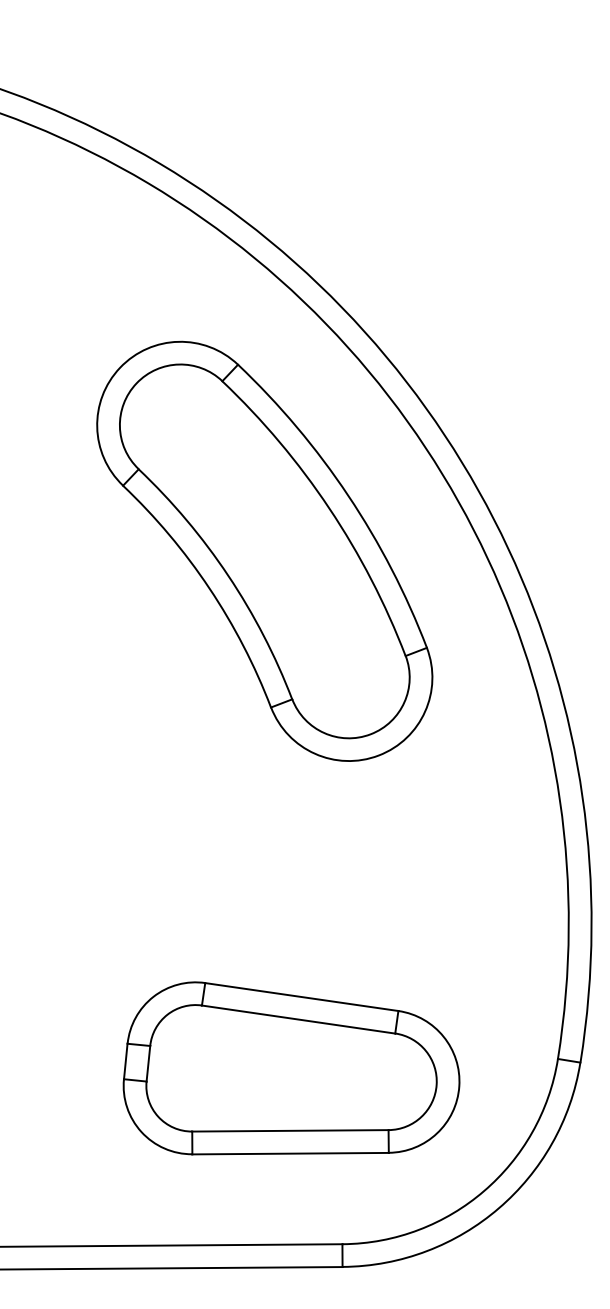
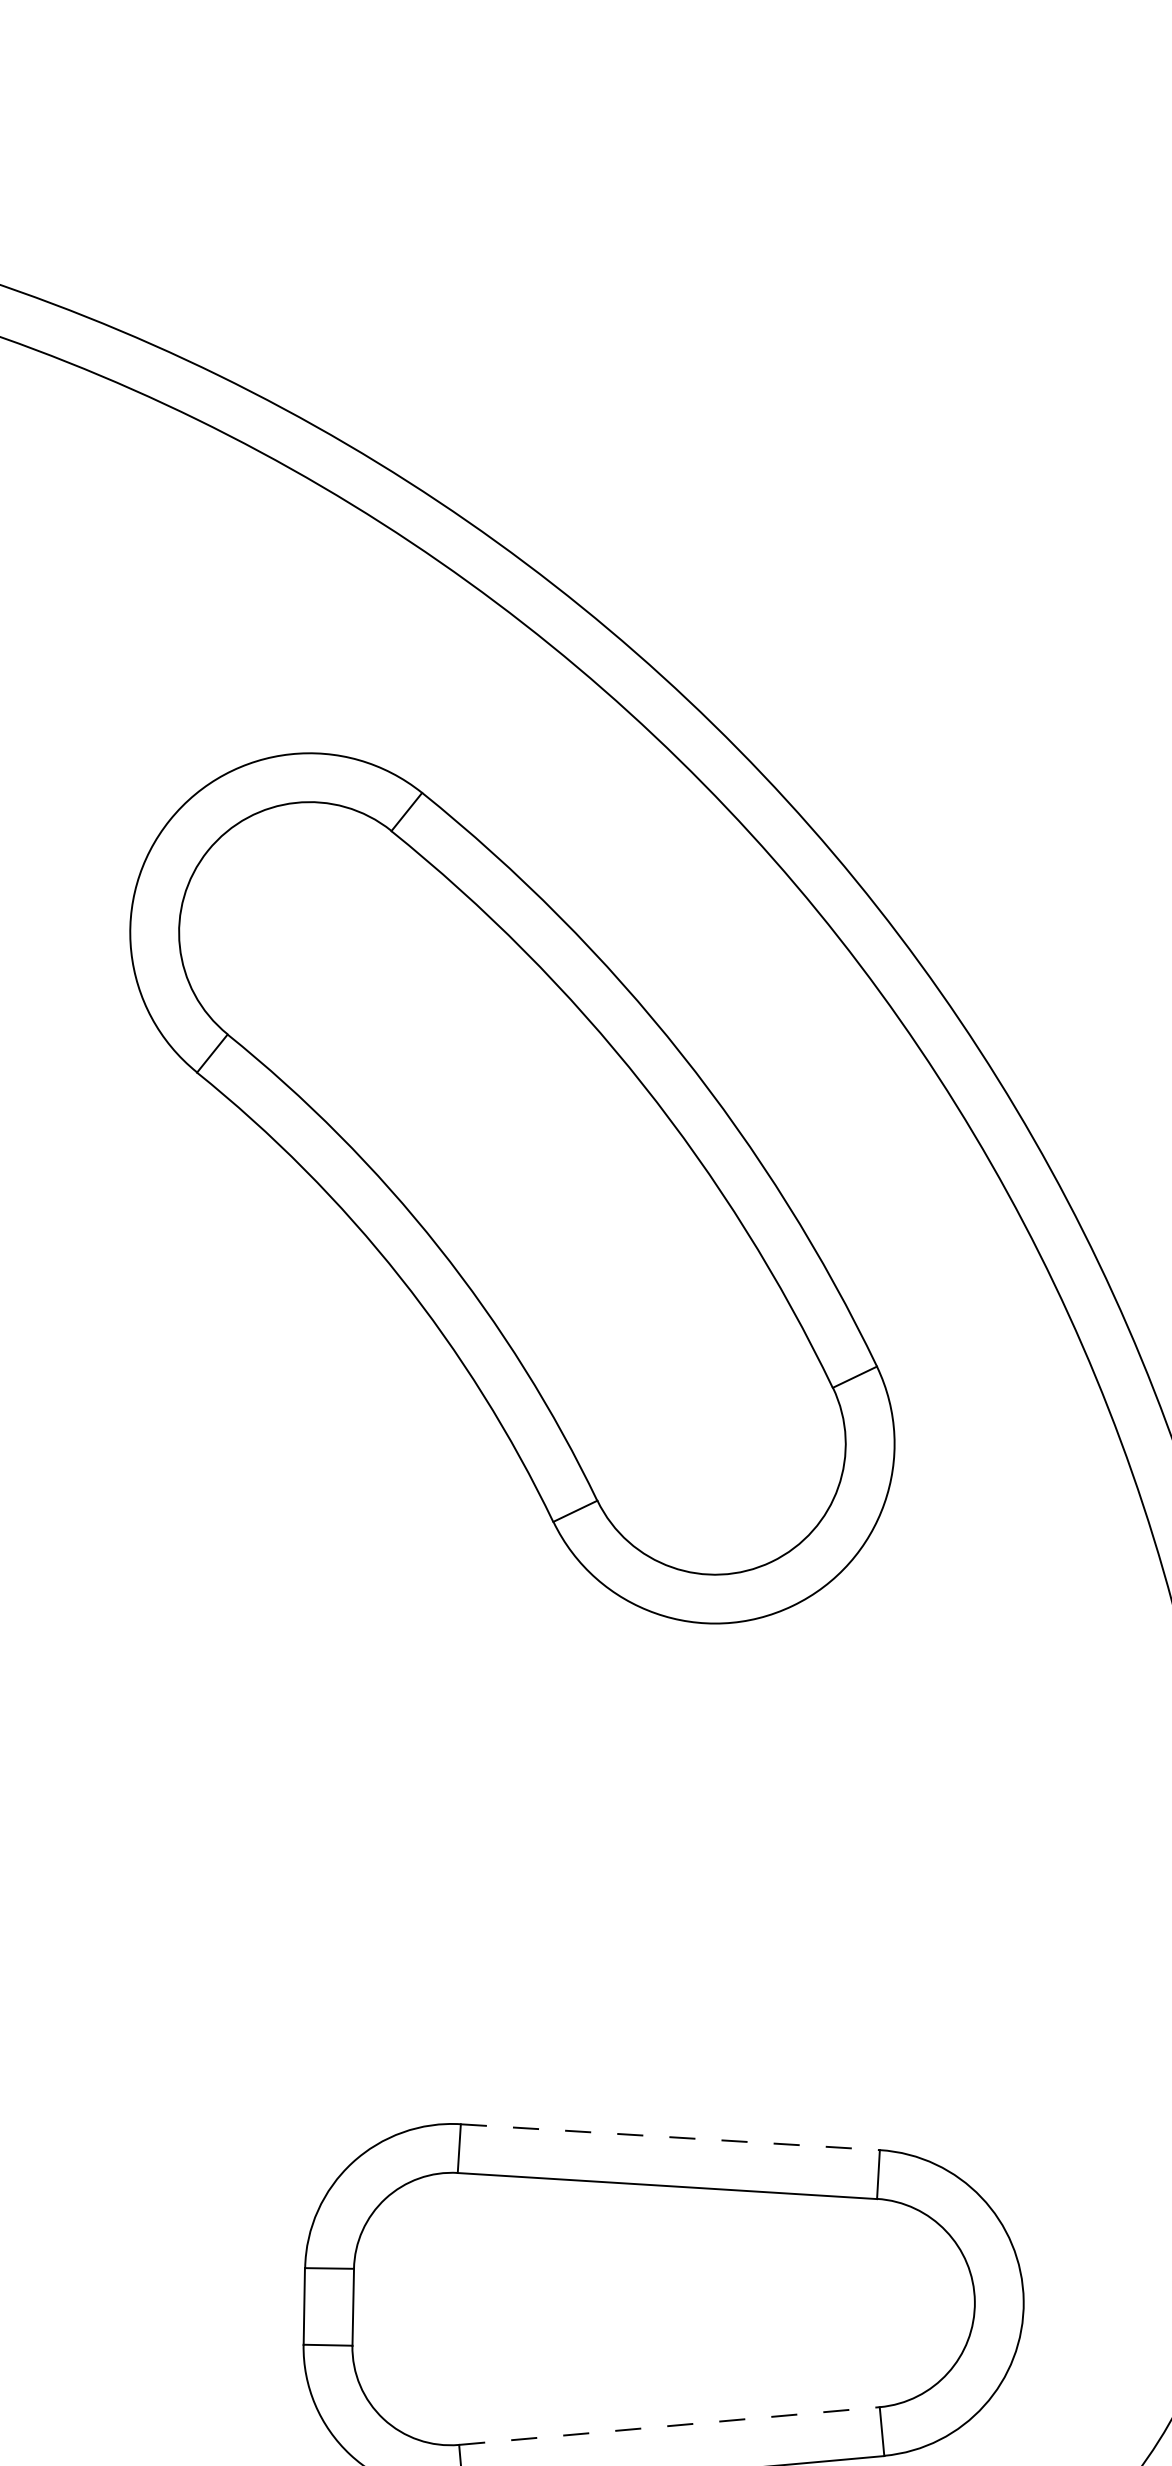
line: (301, 997) -> (669, 2138), solid -> dashed
line: (290, 1130) -> (669, 2425), solid -> dashed

